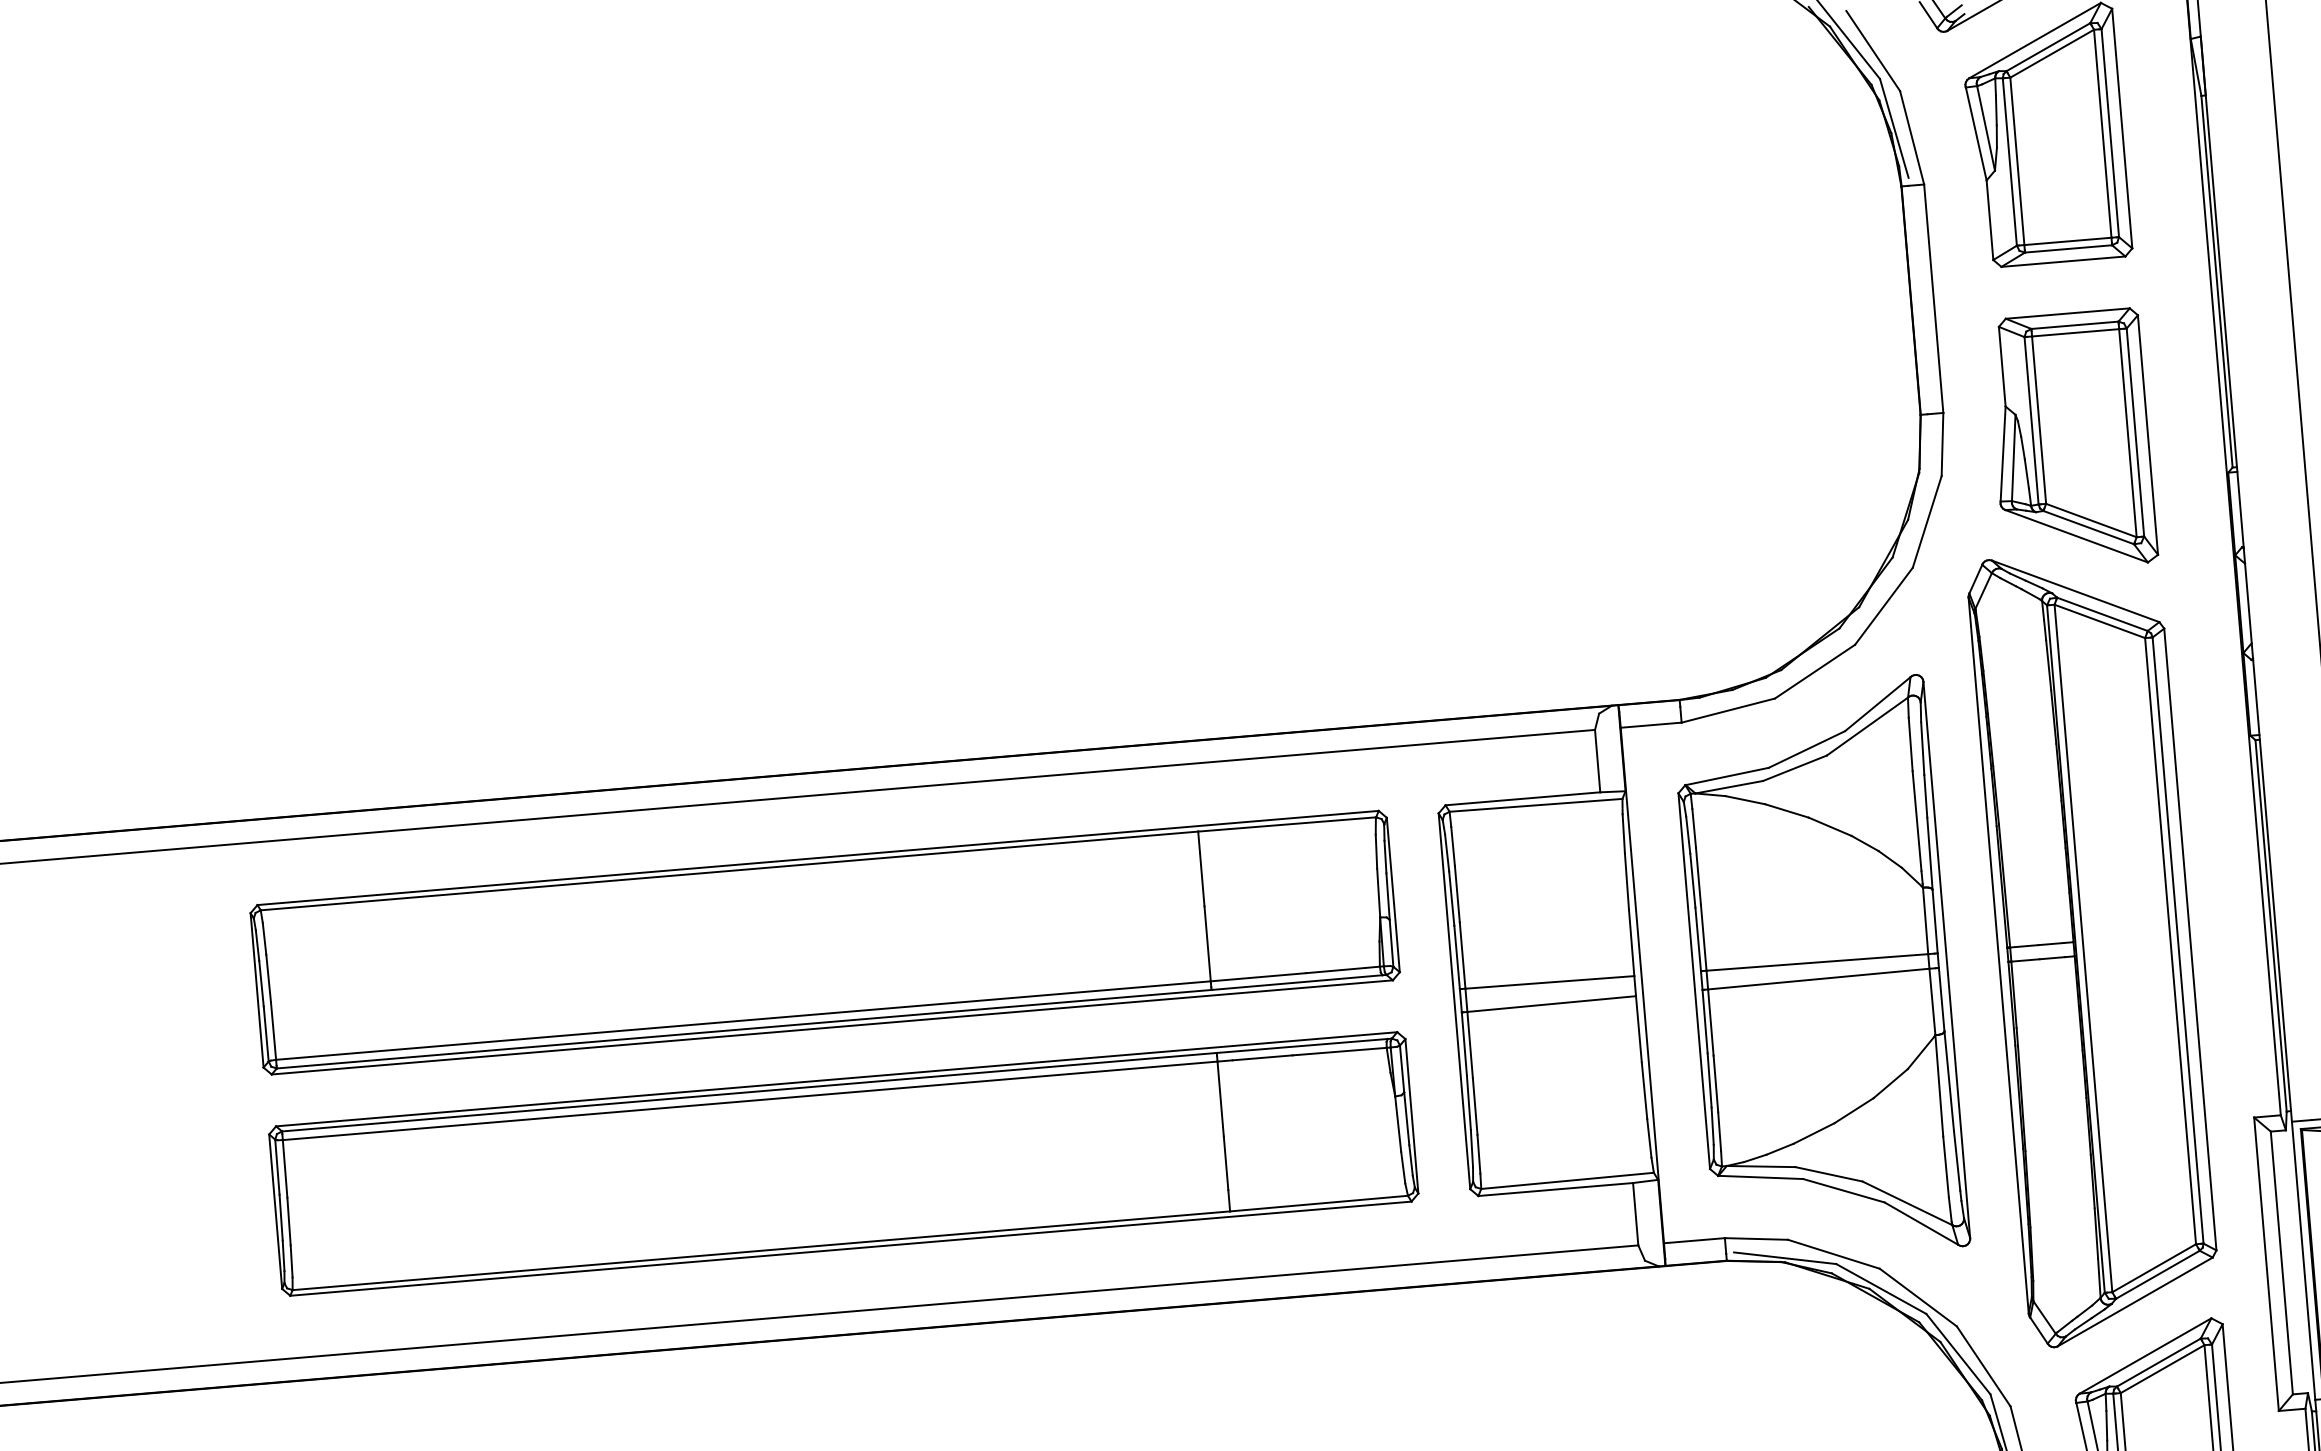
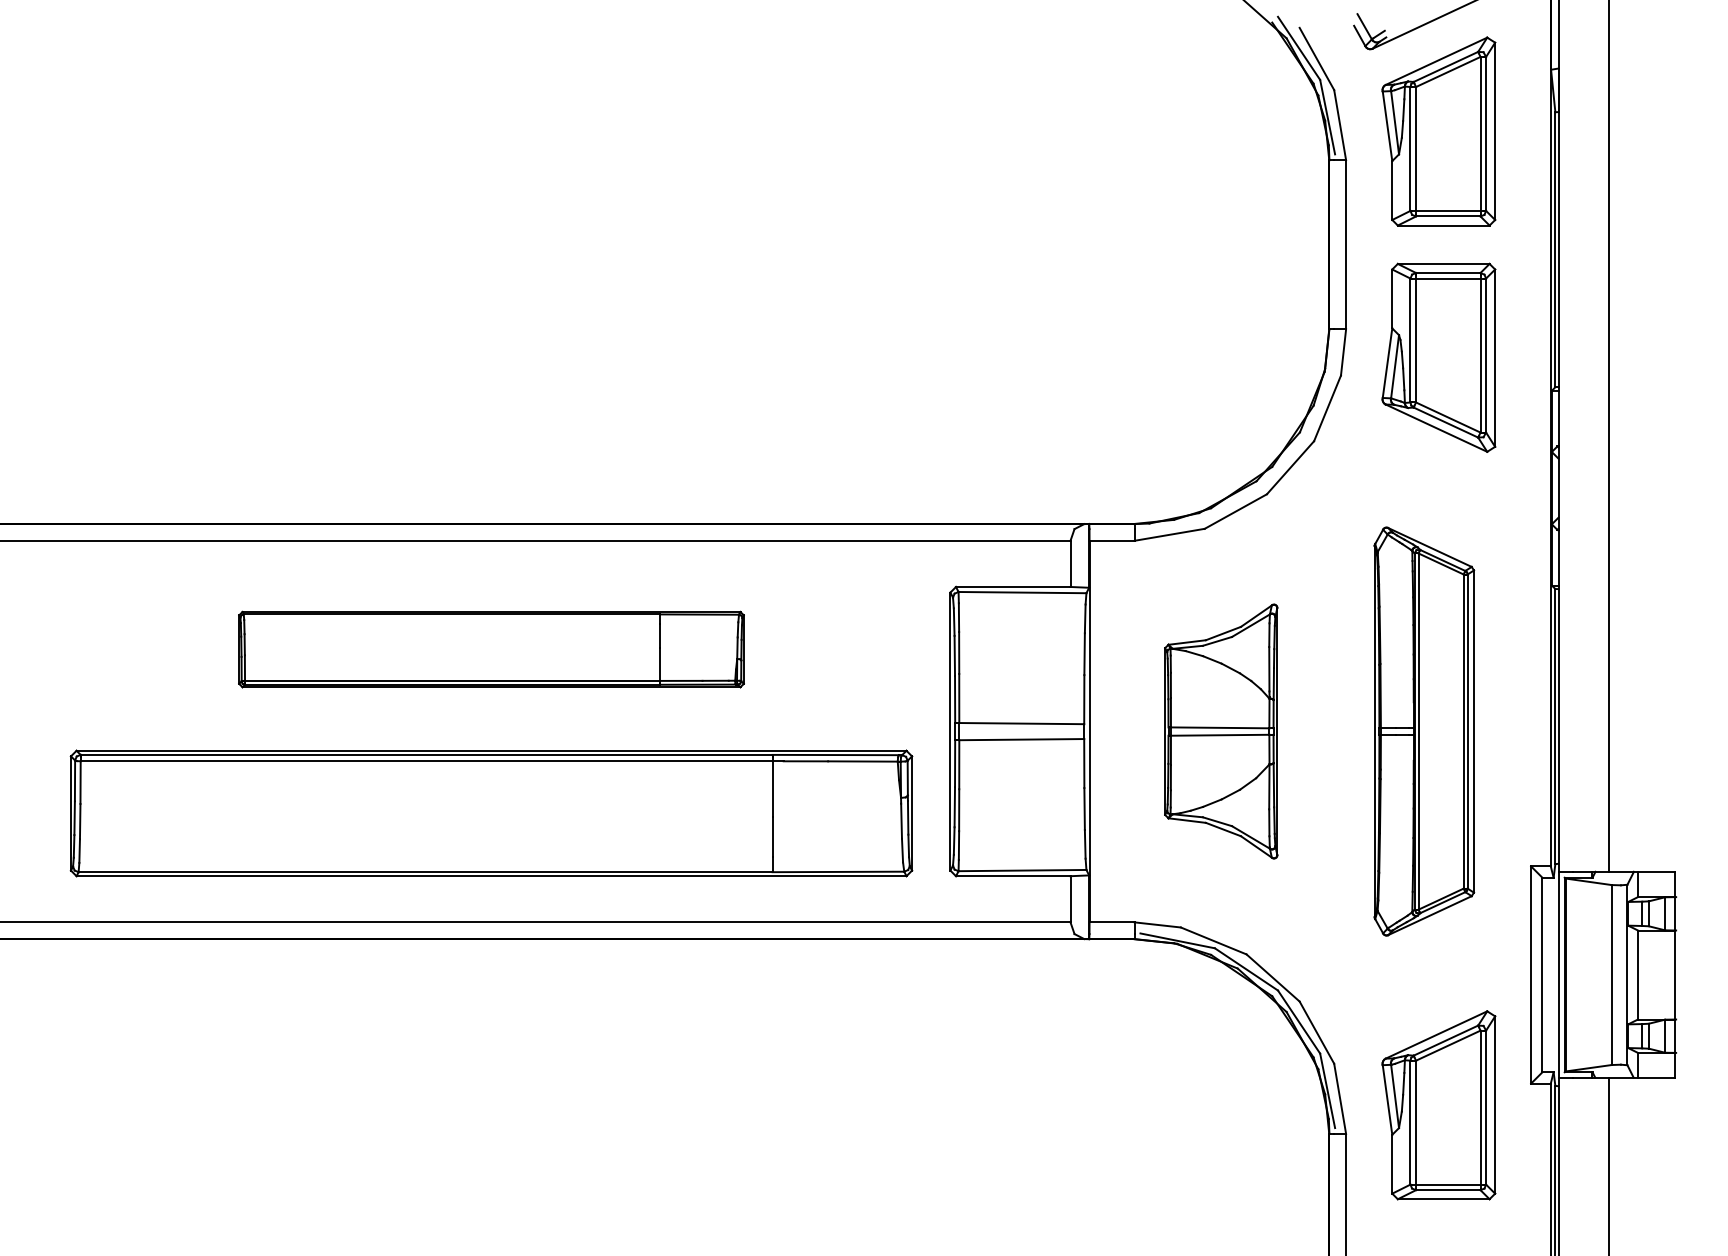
part: (825, 942) -> (491, 649), size x0.6
part: (2094, 947) -> (1424, 731), size x0.7
part: (1819, 970) -> (1220, 731), size x0.6

